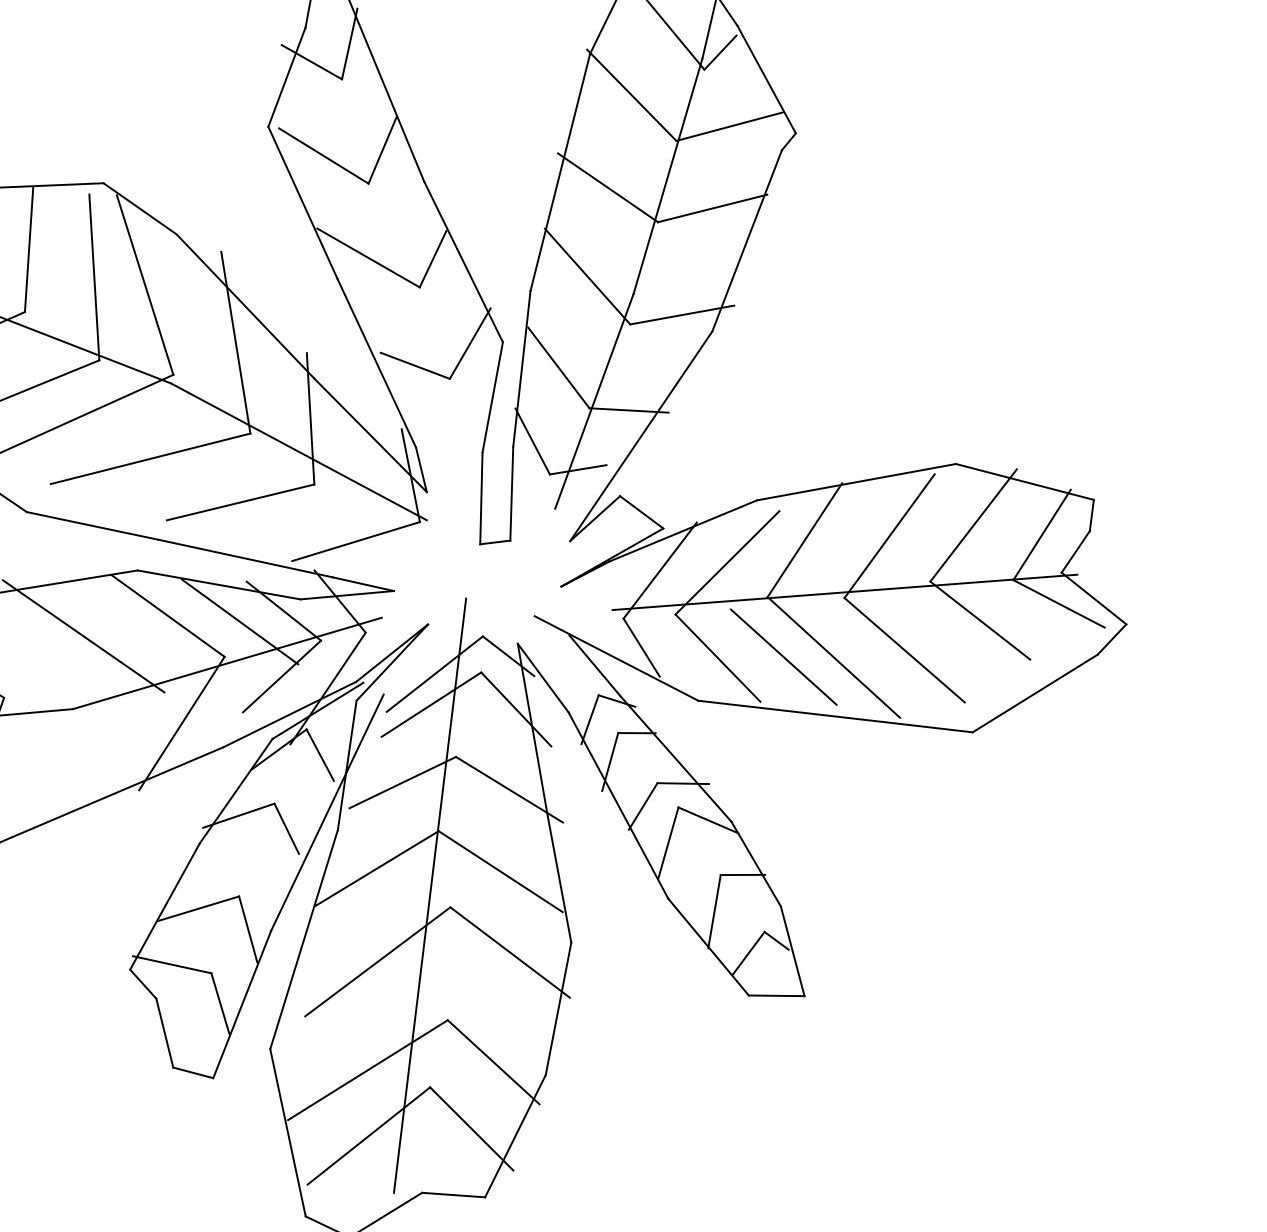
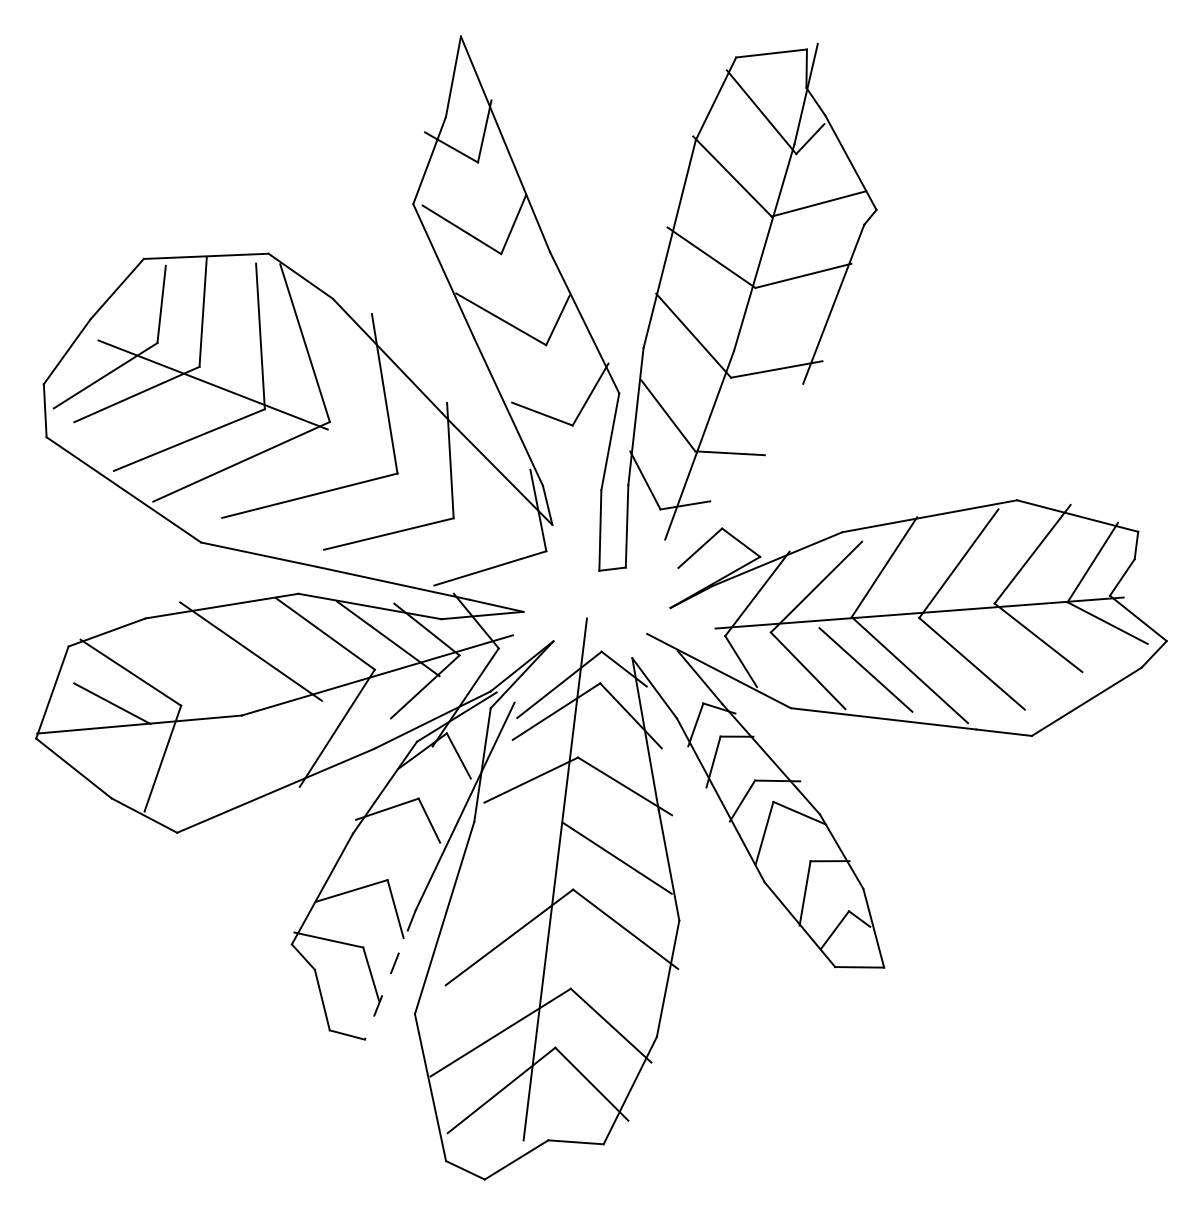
line: (640, 435) -> (740, 475), removed
line: (298, 451) -> (439, 489), removed
line: (375, 868) -> (507, 855), removed
line: (242, 1003) -> (390, 974), solid -> dashed

